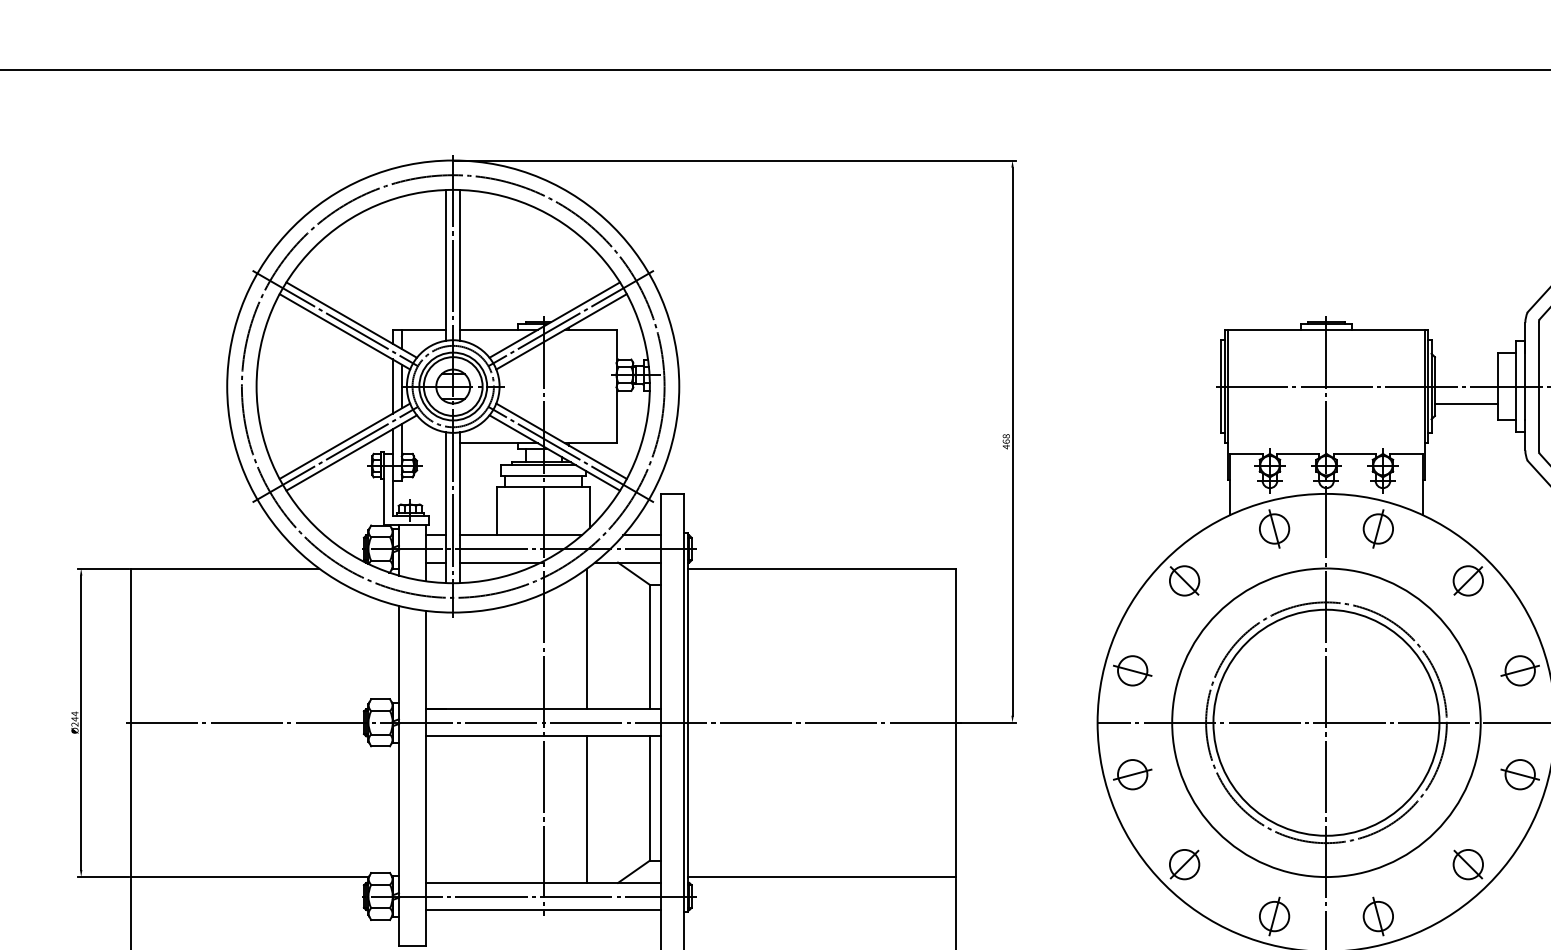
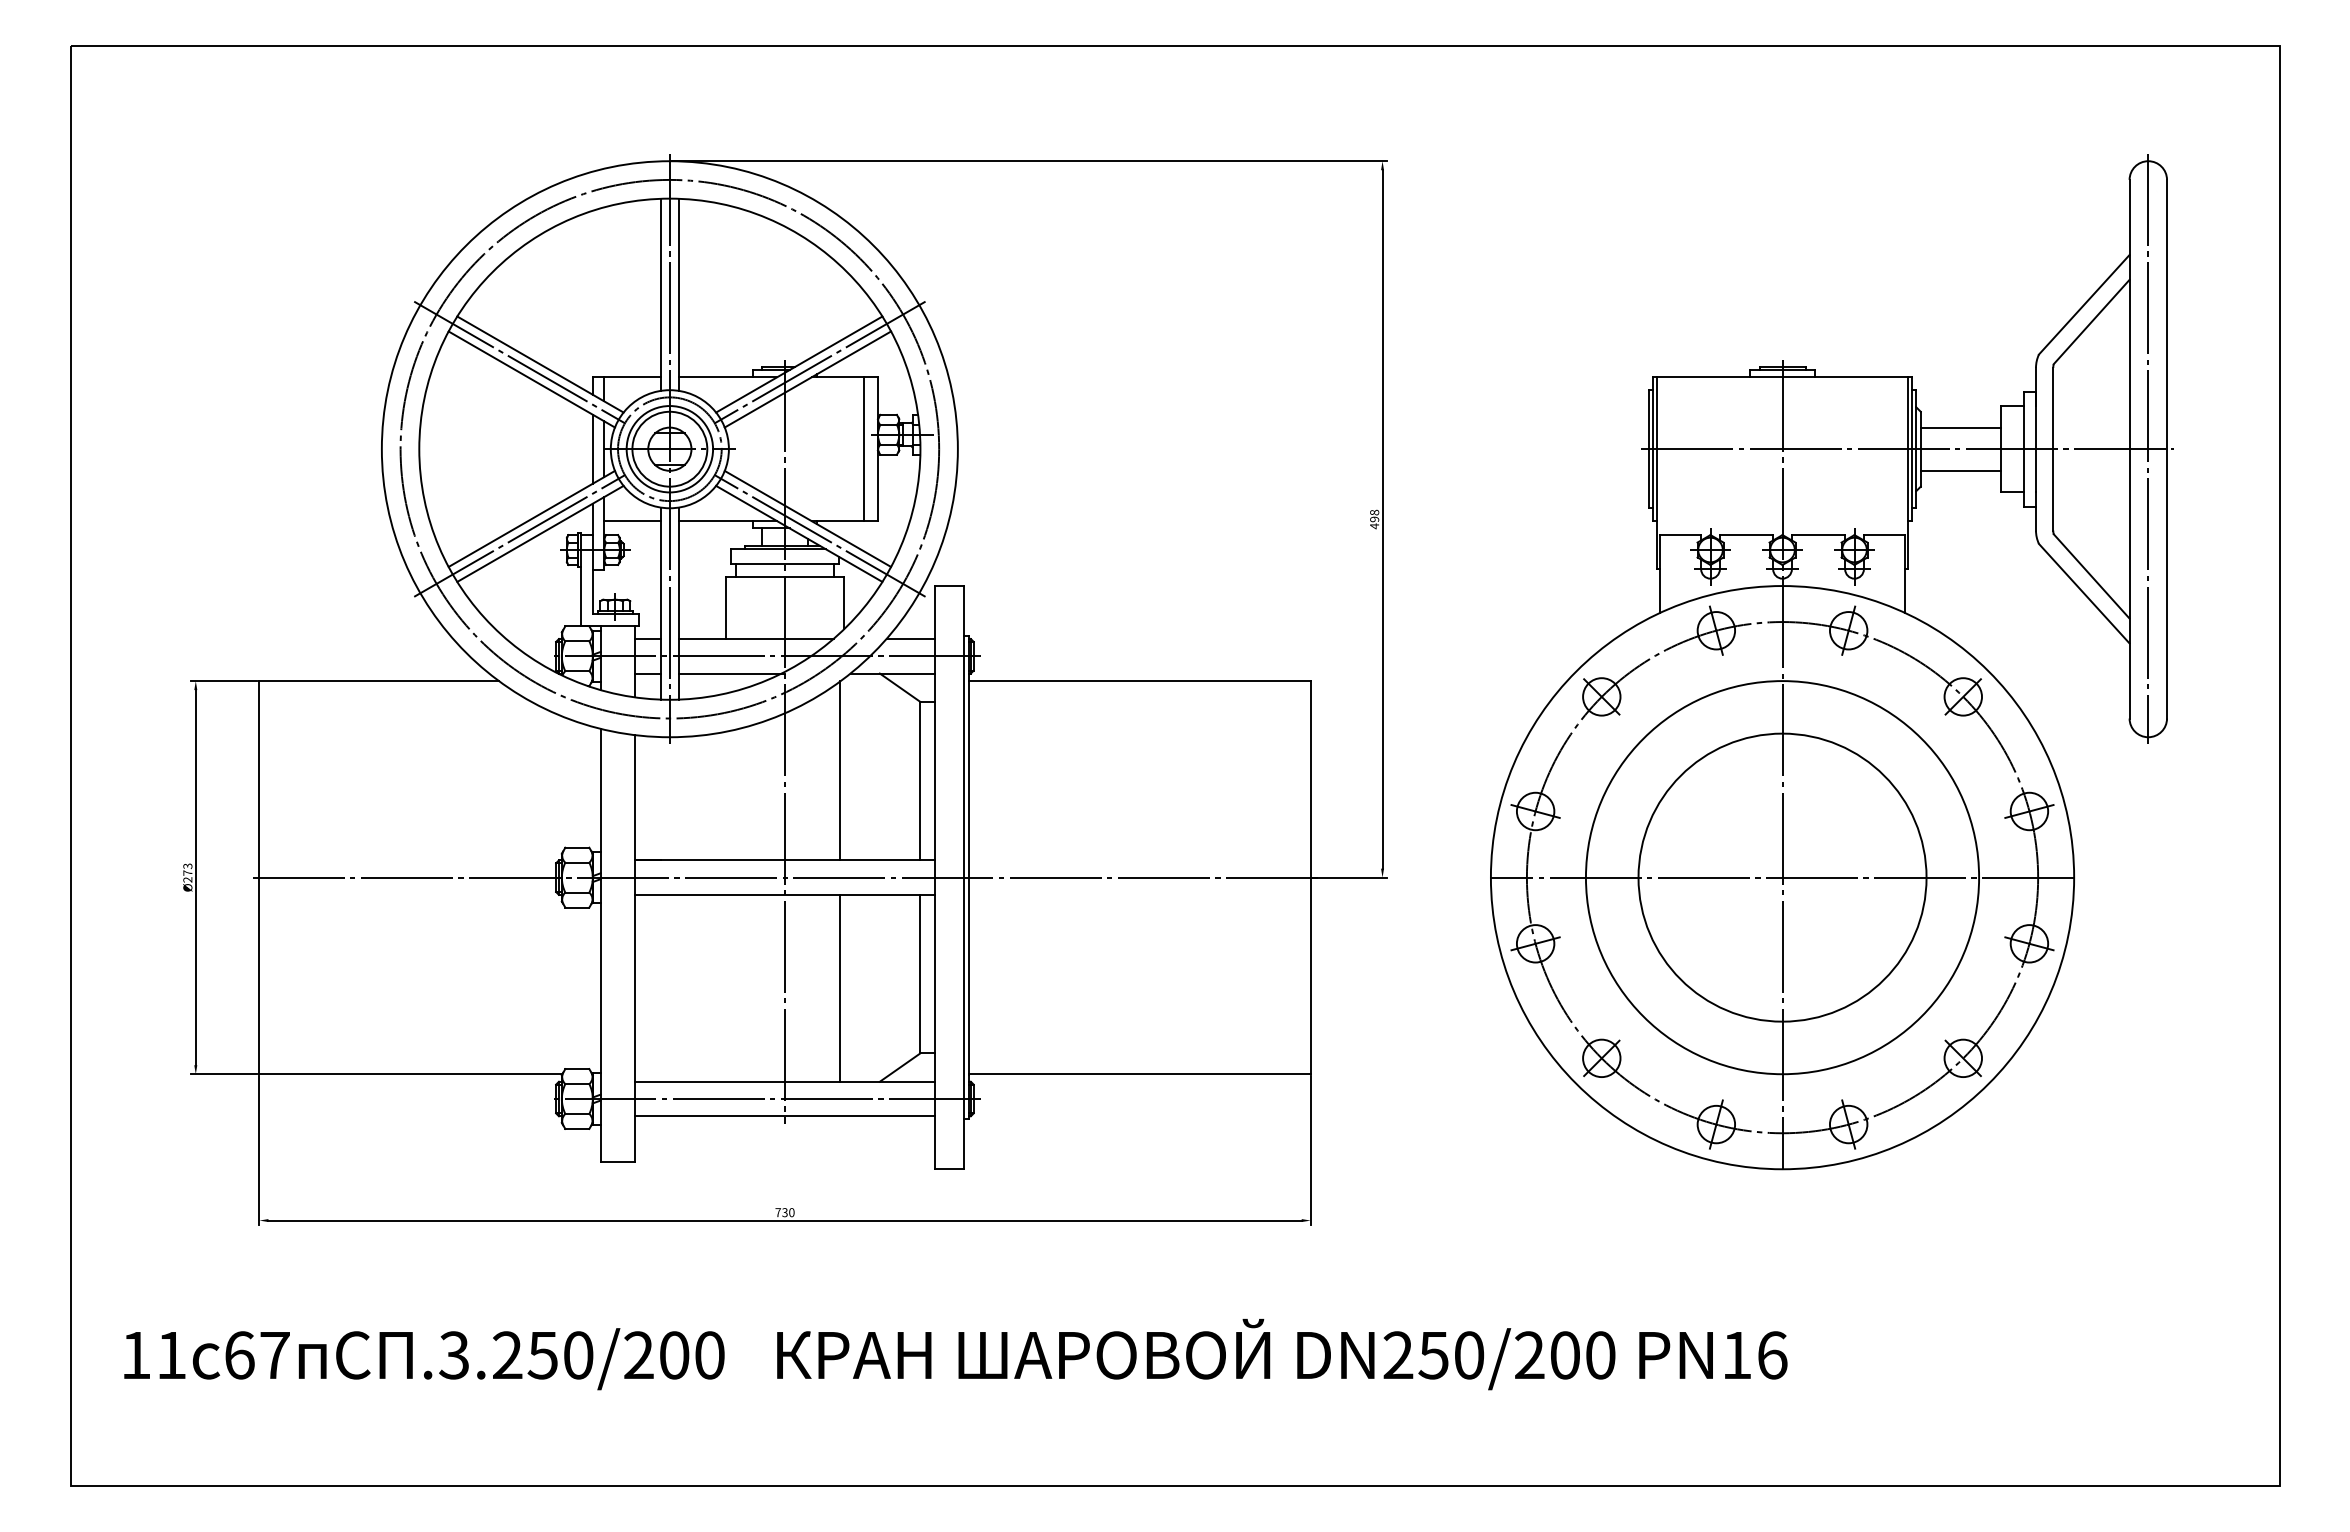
line: (1466, 369) -> (1960, 427), added
line: (605, 386) -> (863, 449), added
text: (1006, 441) -> (1374, 519), 468 -> 498
line: (423, 443) -> (632, 521), added
text: (74, 716) -> (187, 869), Ø244 -> Ø273
circle: (1326, 722) -> (1782, 877), size x1.67

